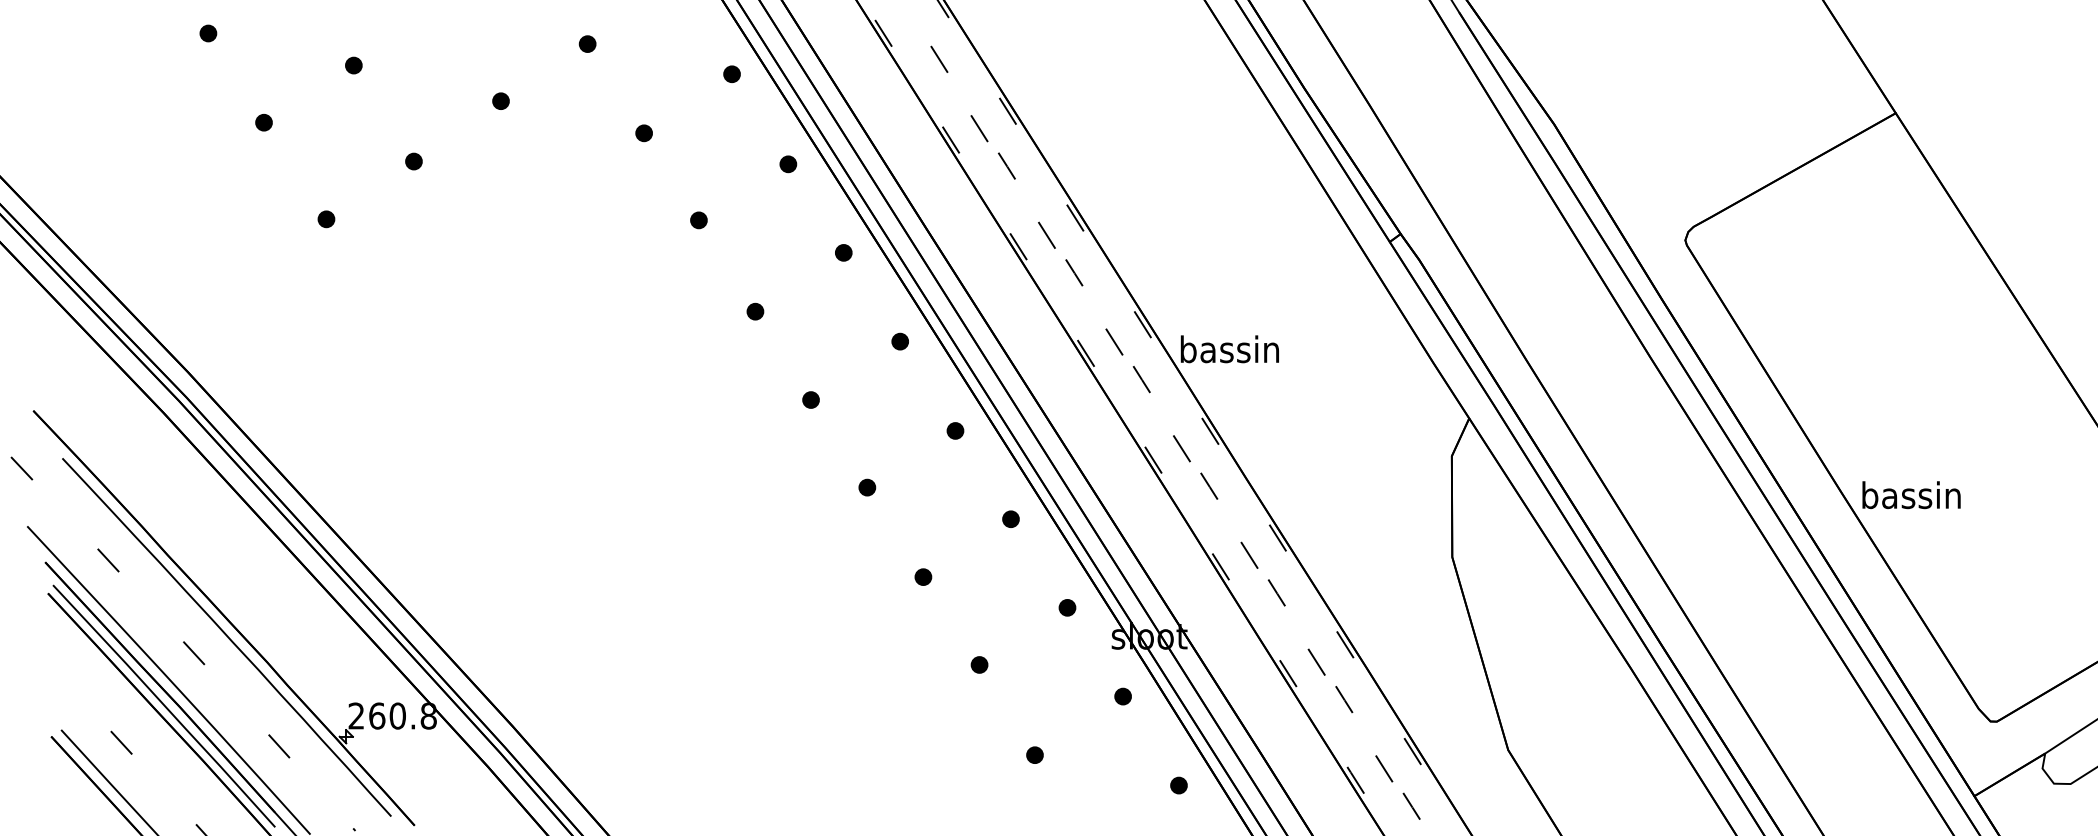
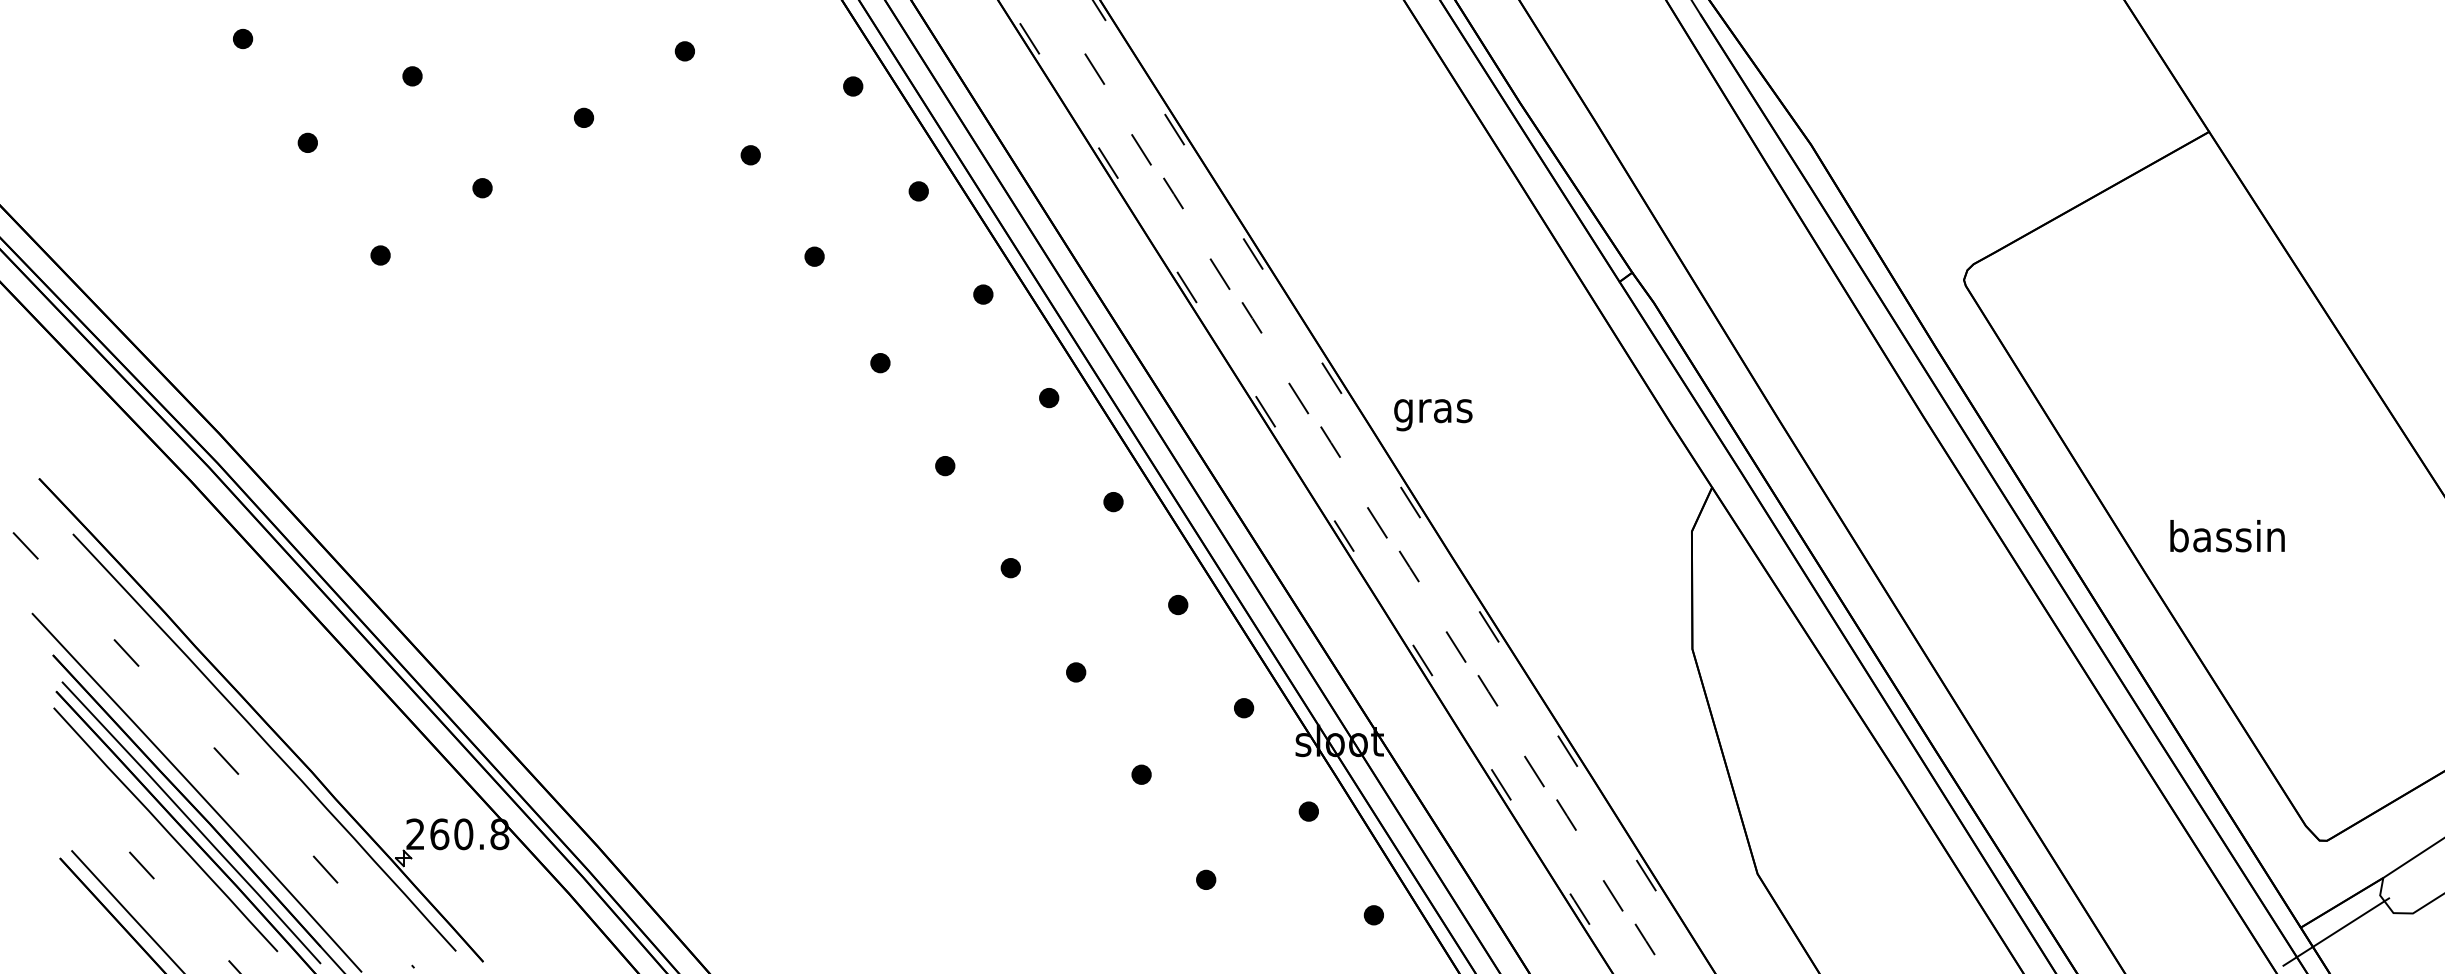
text: (1229, 352) -> (1432, 410), bassin -> gras
text: (1911, 495) -> (2227, 536), moved
line: (141, 712) -> (165, 830), added
line: (2004, 799) -> (2335, 931), added

